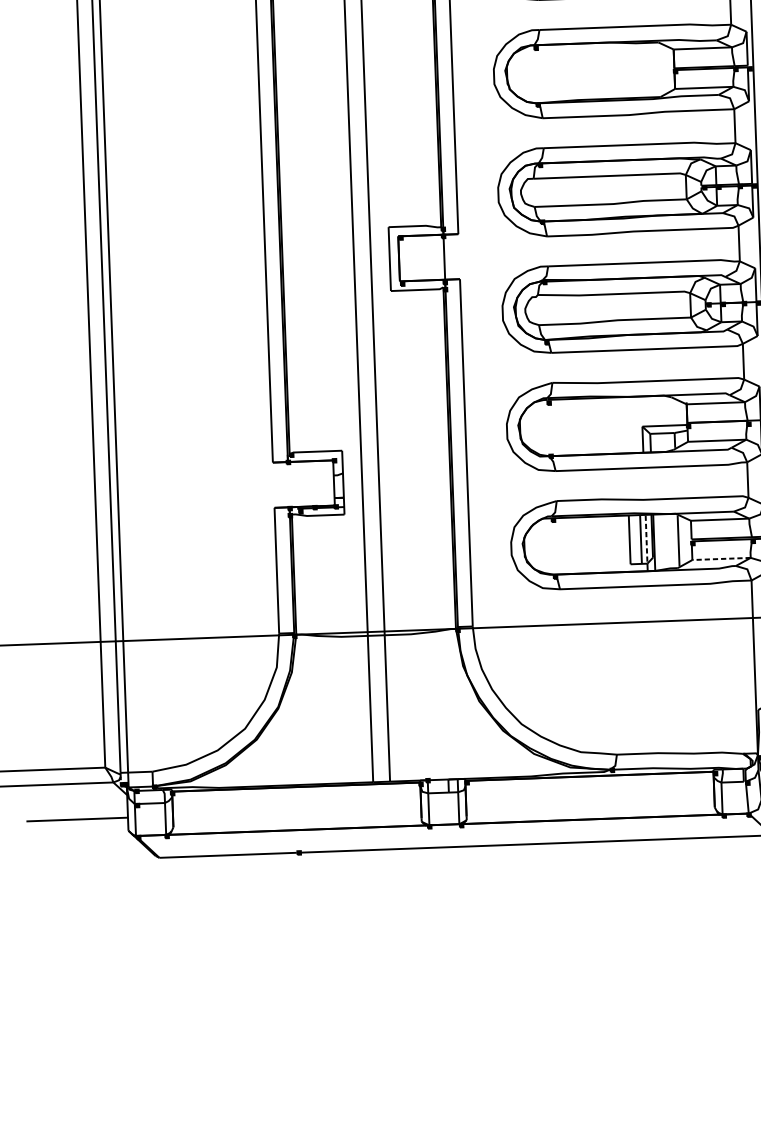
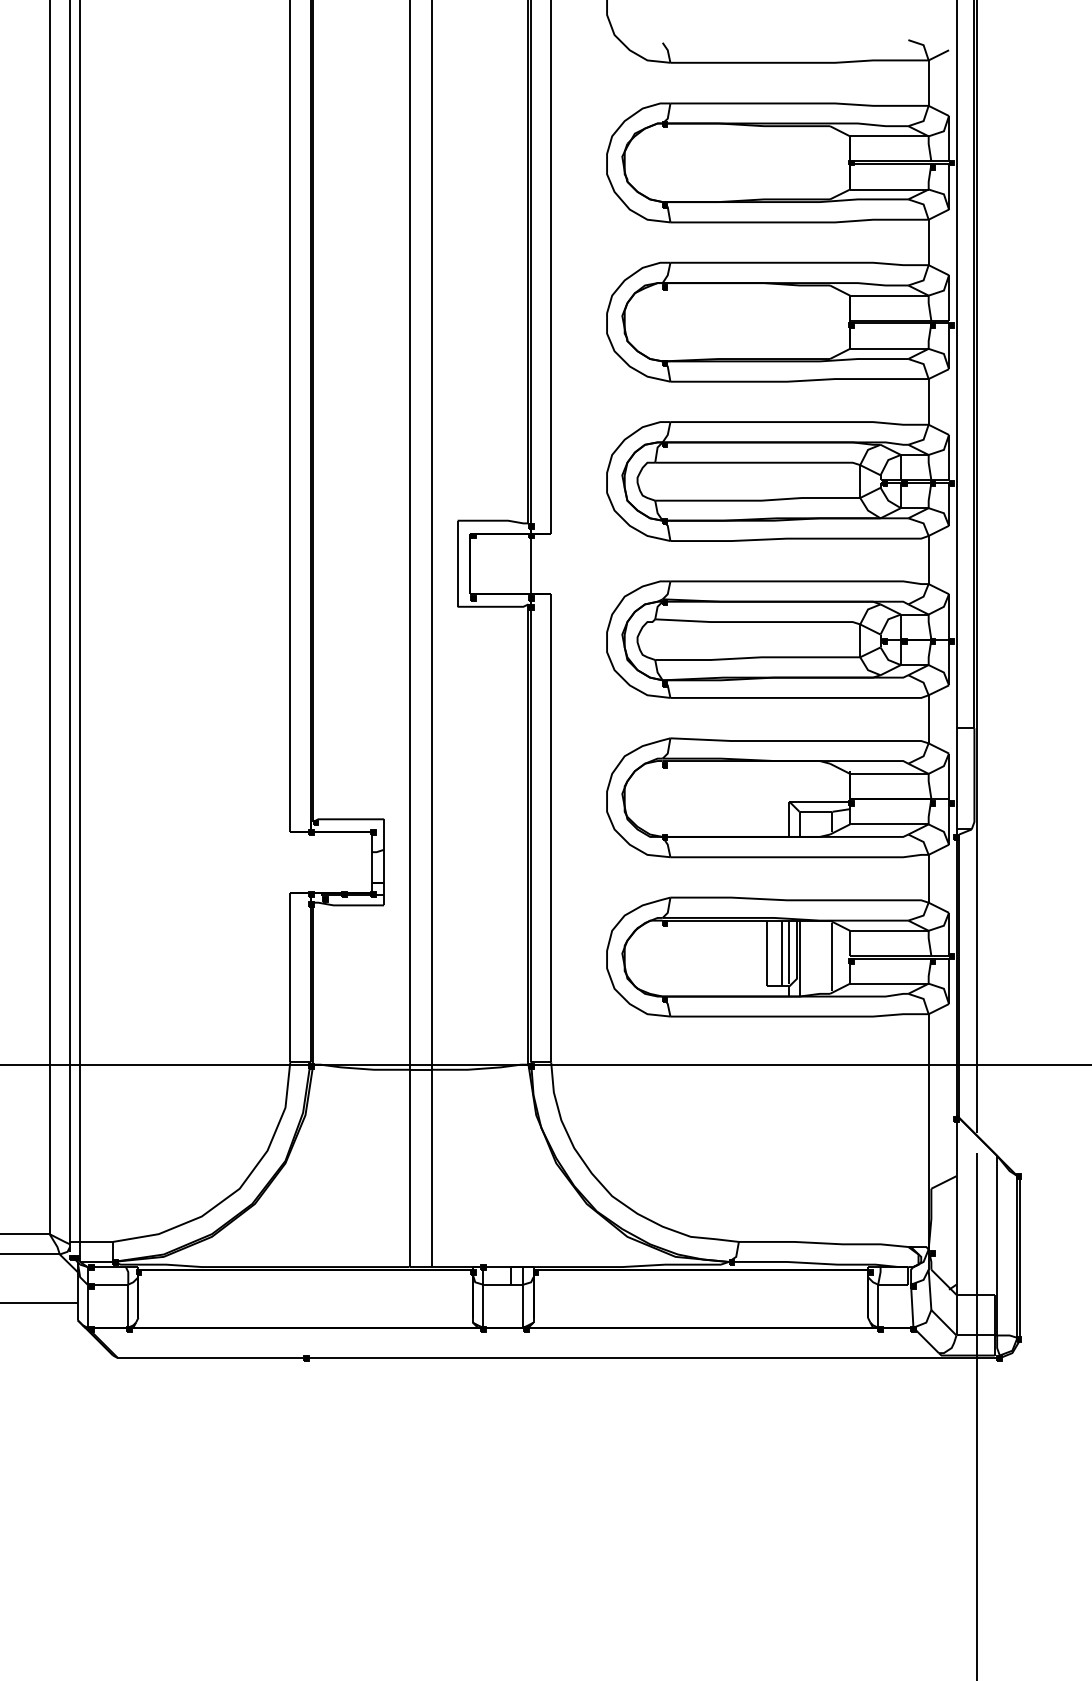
line: (646, 538) -> (789, 952), dashed -> solid
line: (720, 558) -> (888, 983), dashed -> solid

